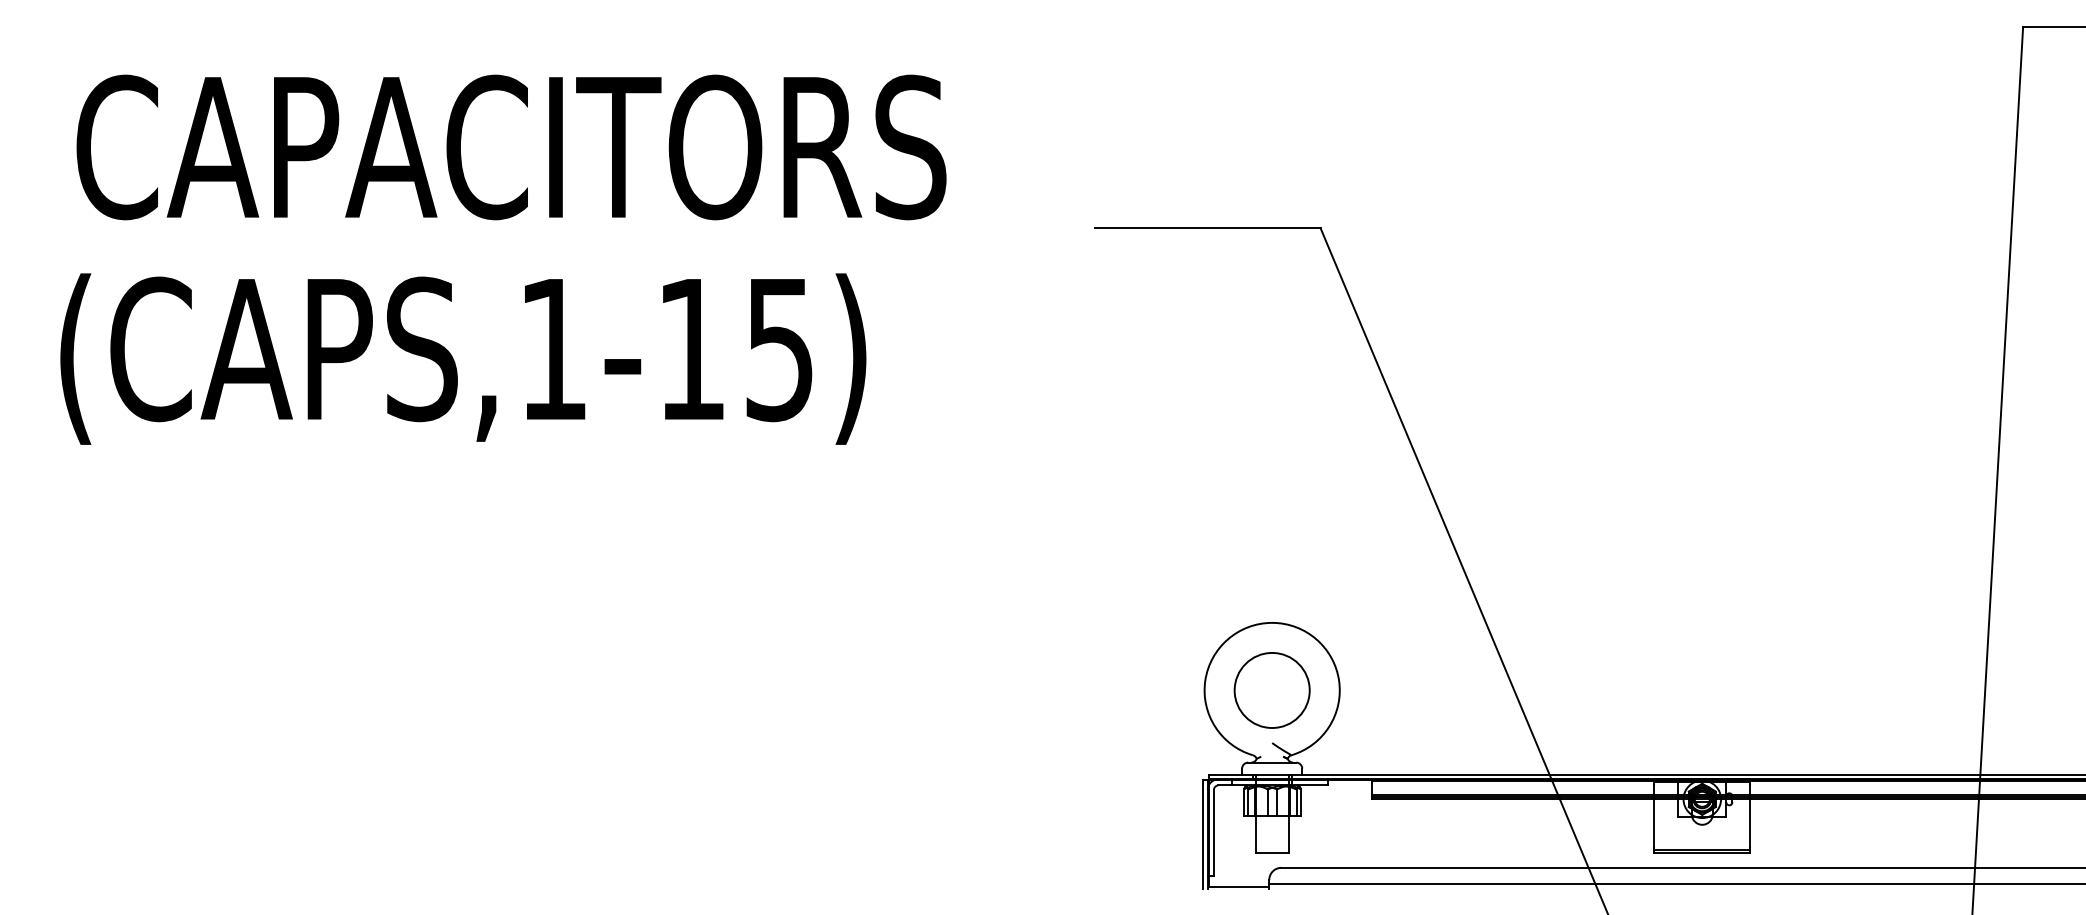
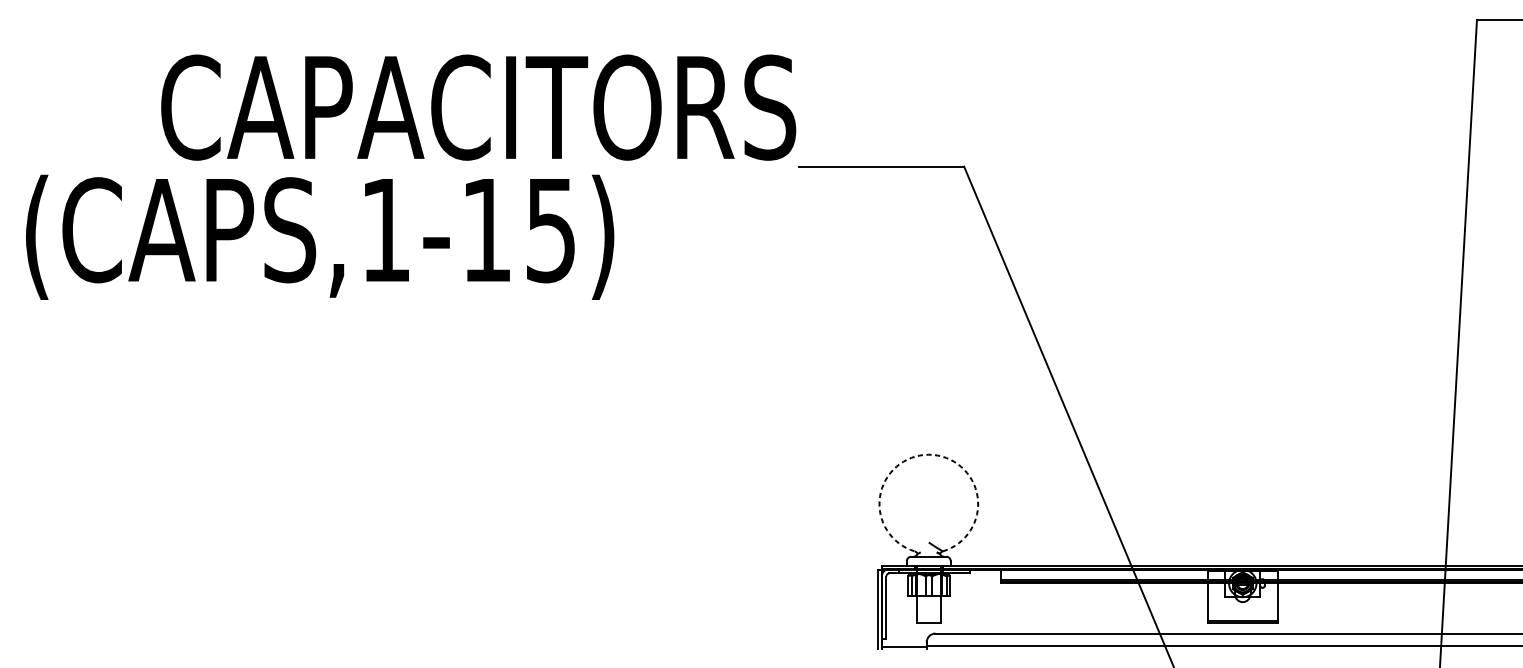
text: (511, 147) -> (478, 107), moved
text: (463, 358) -> (320, 236), moved
arc: (1272, 622) -> (929, 454), solid -> dashed
circle: (1271, 690) -> (928, 504), removed

